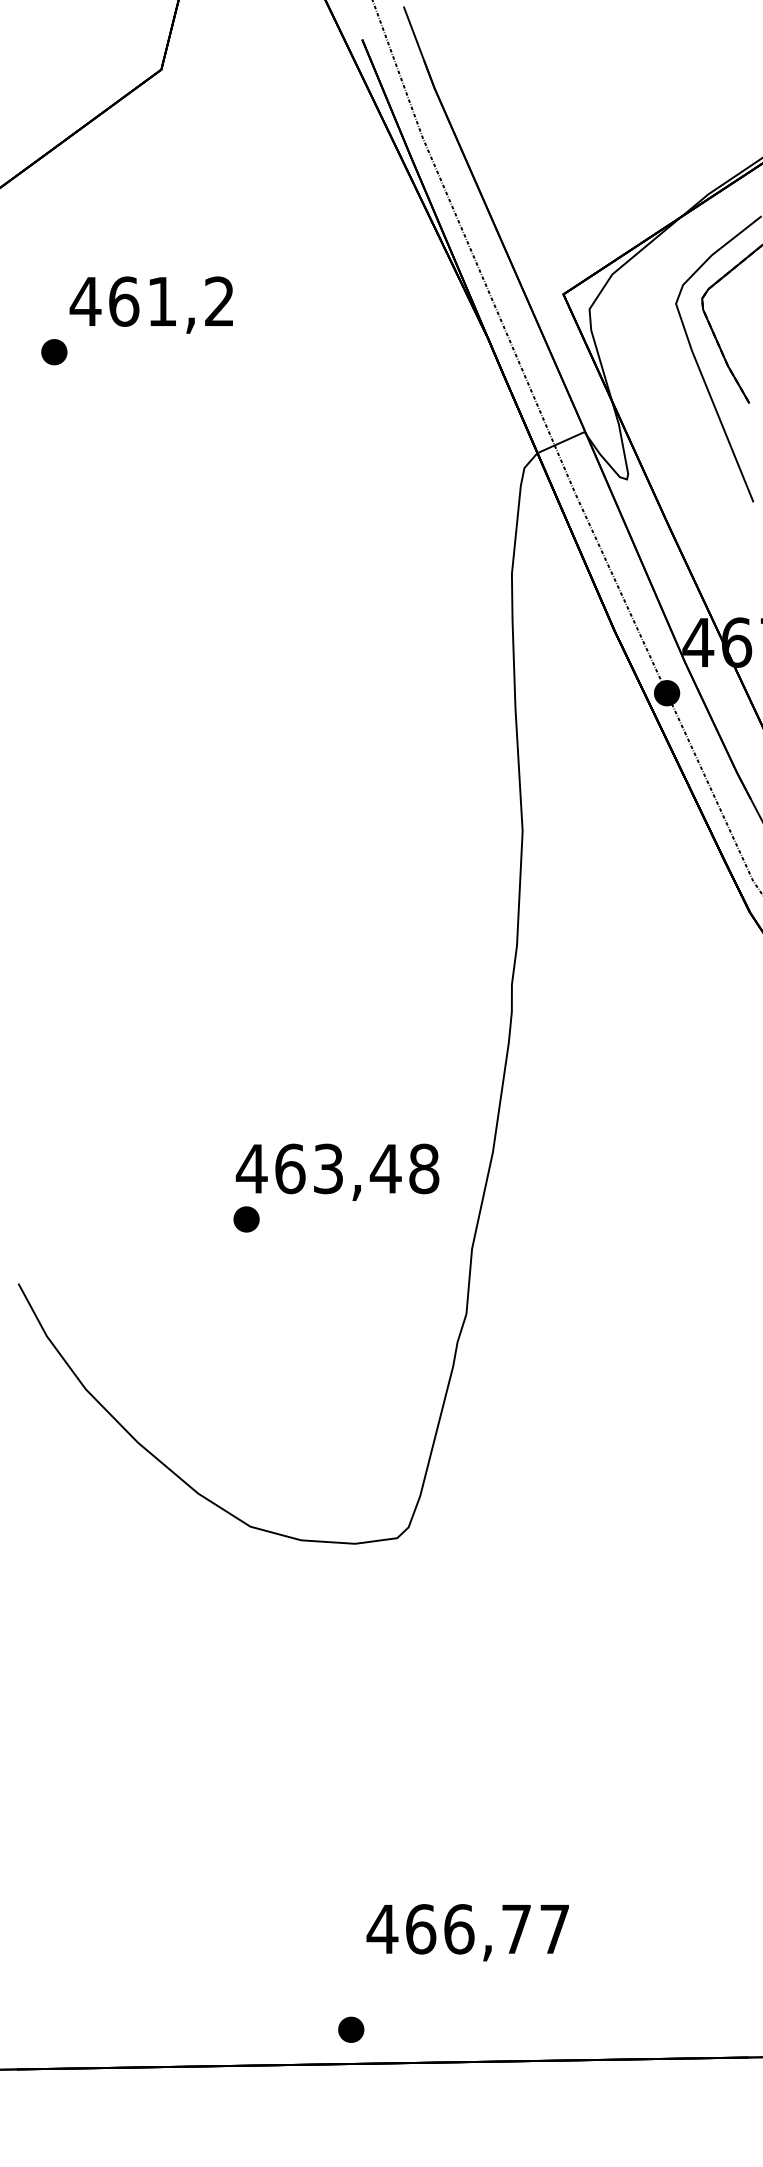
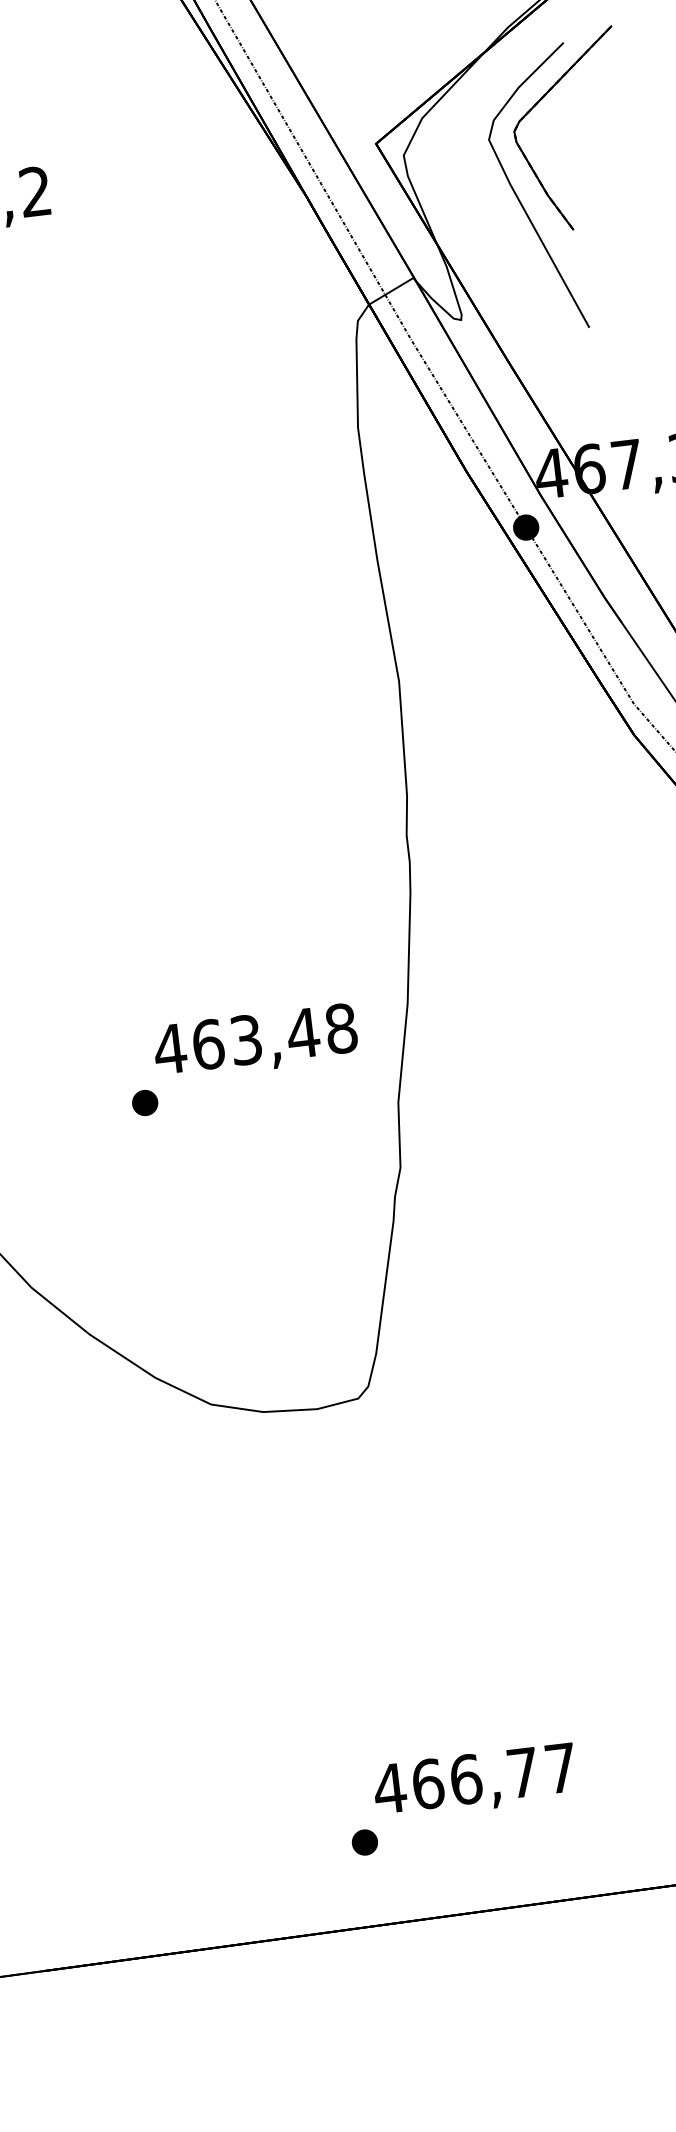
part: (246, 1219) -> (145, 1103), moved
part: (351, 2029) -> (365, 1842), moved

